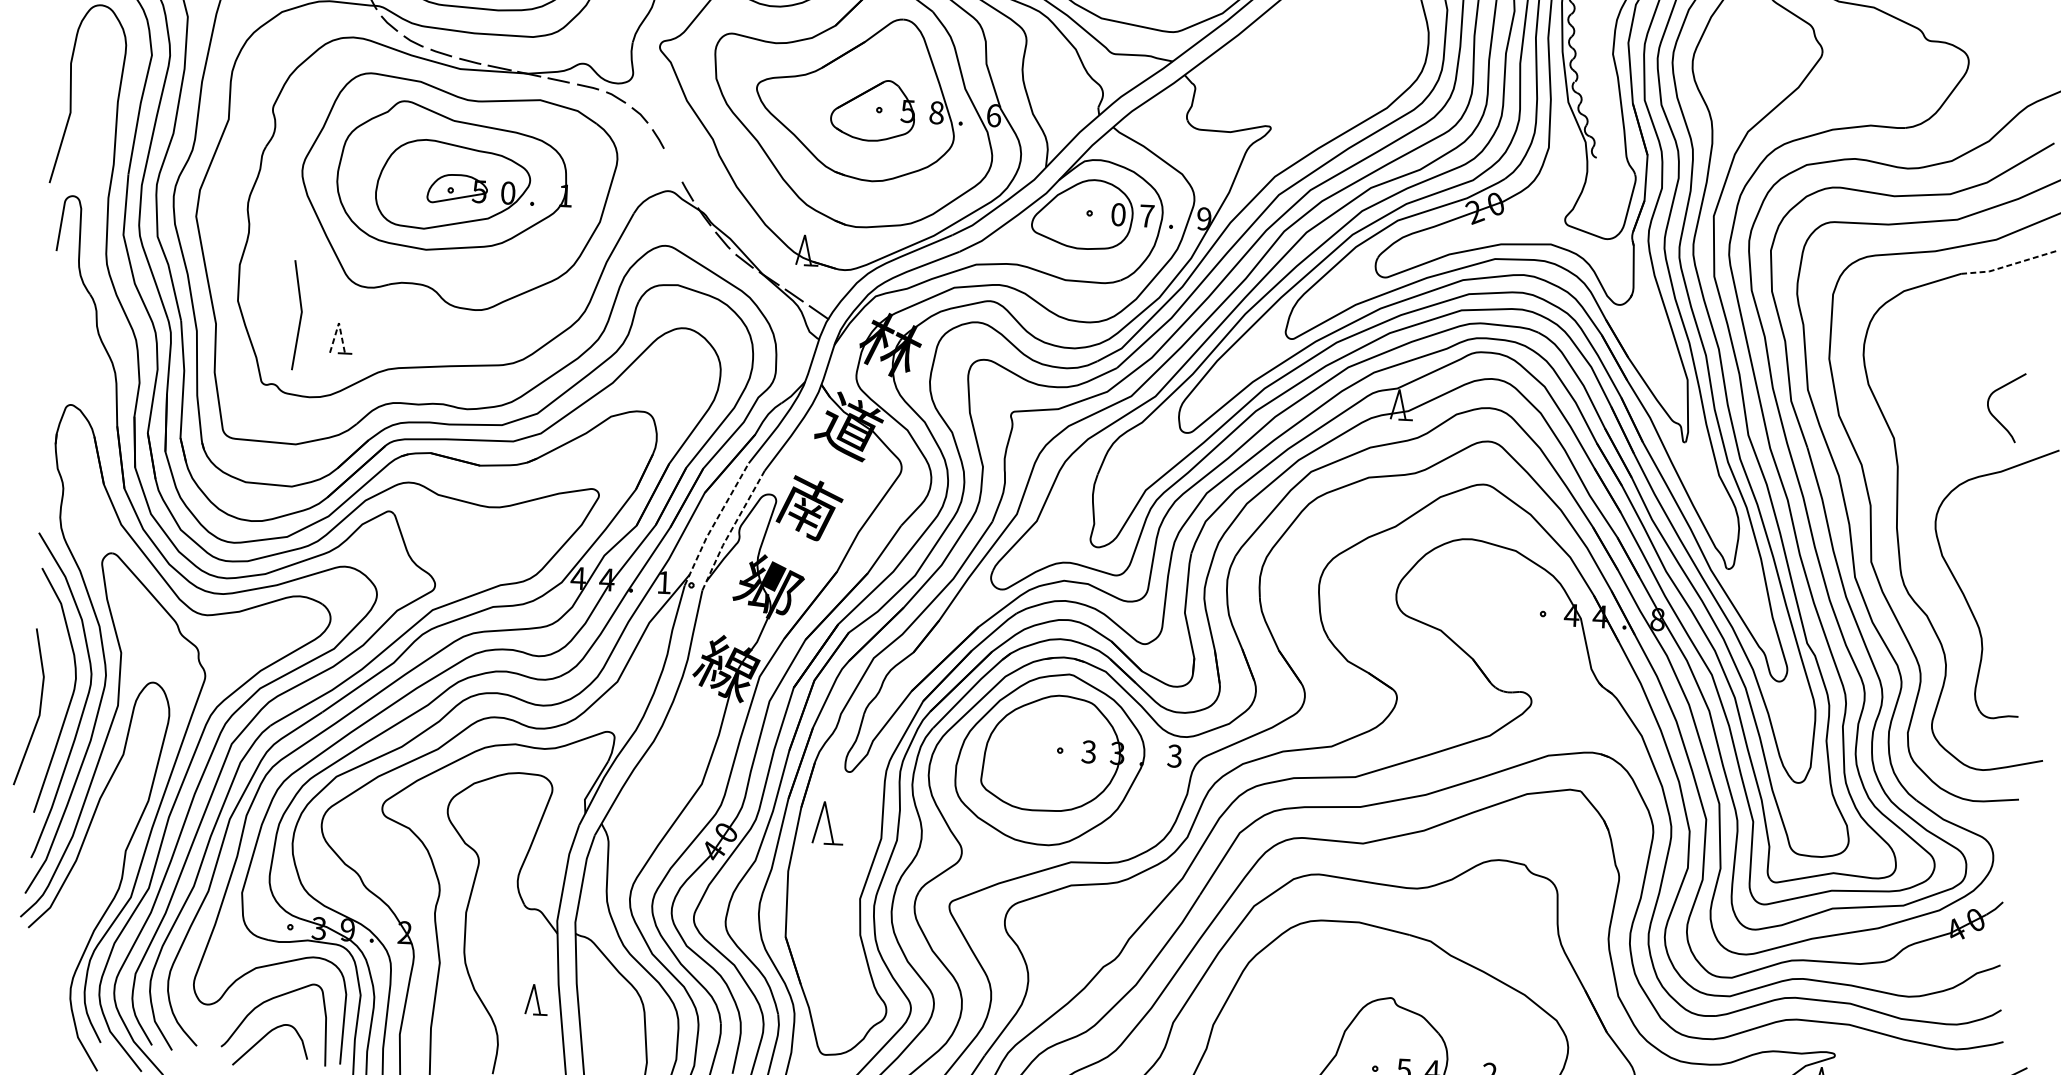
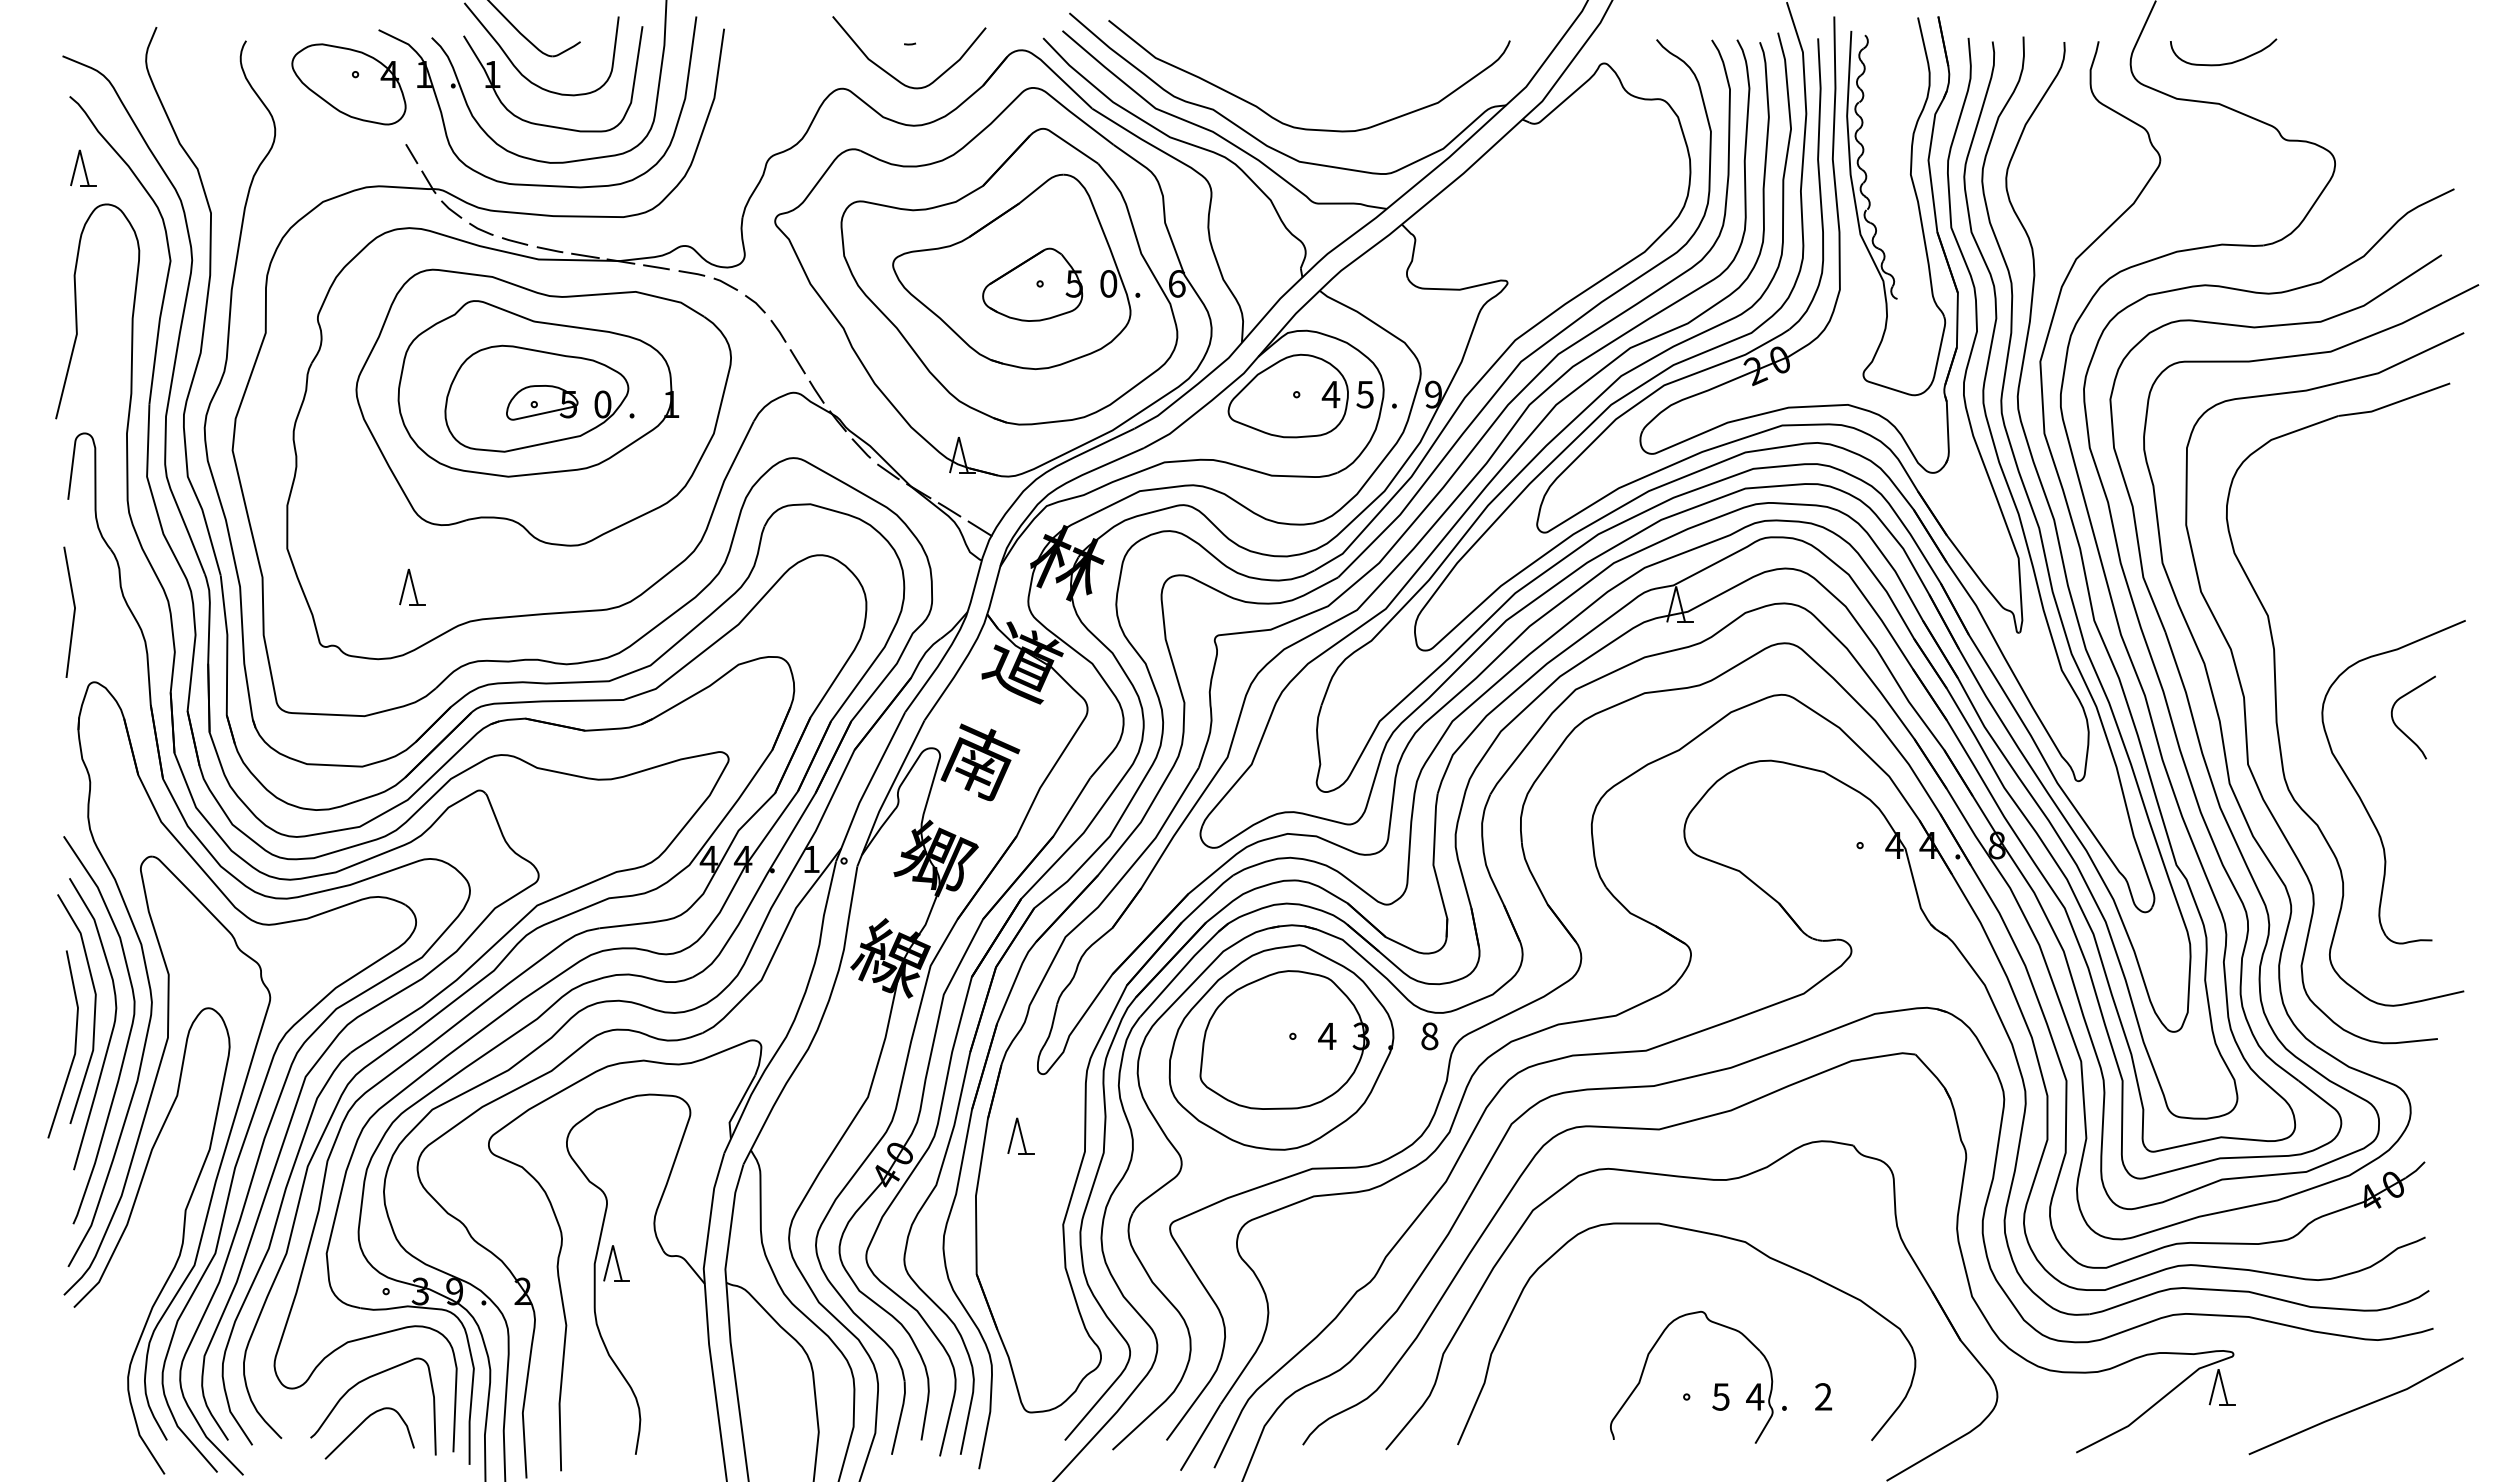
text: (936, 112) -> (1108, 283), 8 -> 0
line: (672, 165) -> (797, 361), added
text: (1117, 214) -> (1330, 394), 0 -> 4
text: (1146, 215) -> (1364, 394), 7 -> 5
line: (2008, 265) -> (2394, 403), dashed -> solid
line: (300, 314) -> (73, 611), moved
line: (338, 323) -> (408, 569), dashed -> solid
curve: (1994, 416) -> (2400, 728), moved
line: (714, 523) -> (867, 786), dashed -> solid
line: (731, 530) -> (888, 793), dashed -> solid
line: (57, 678) -> (94, 1008), added
text: (1089, 752) -> (1327, 1036), 3 -> 4
text: (1174, 756) -> (1429, 1036), 3 -> 8
part: (828, 822) -> (1020, 1135), size x0.71
part: (536, 999) -> (616, 1263), moved

